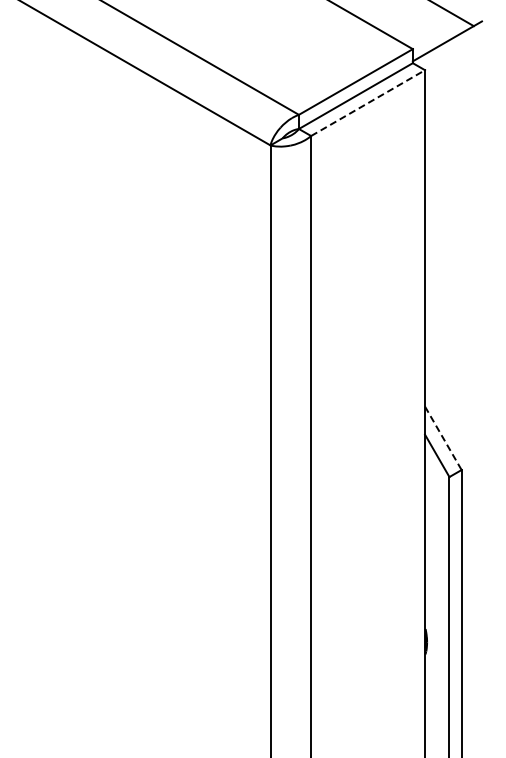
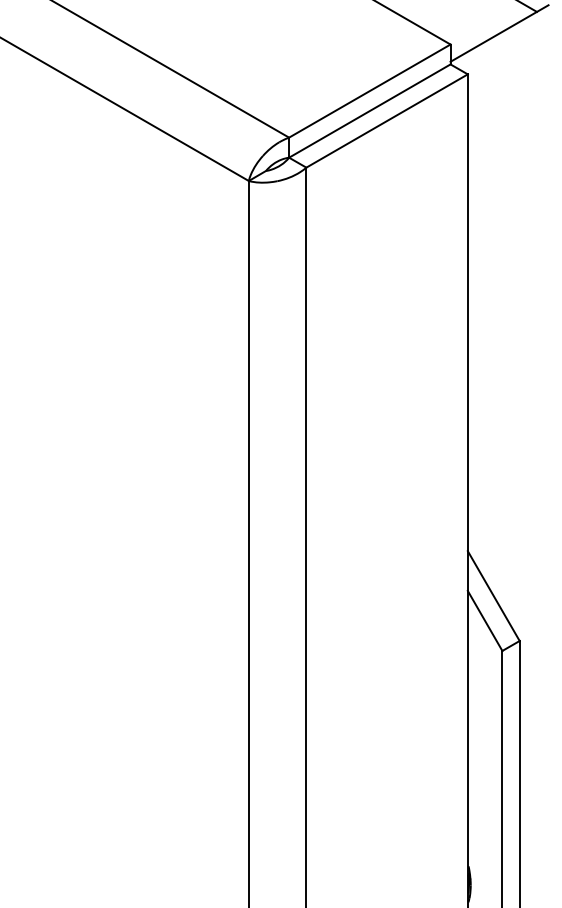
line: (368, 103) -> (387, 121), dashed -> solid
line: (443, 438) -> (493, 596), dashed -> solid

